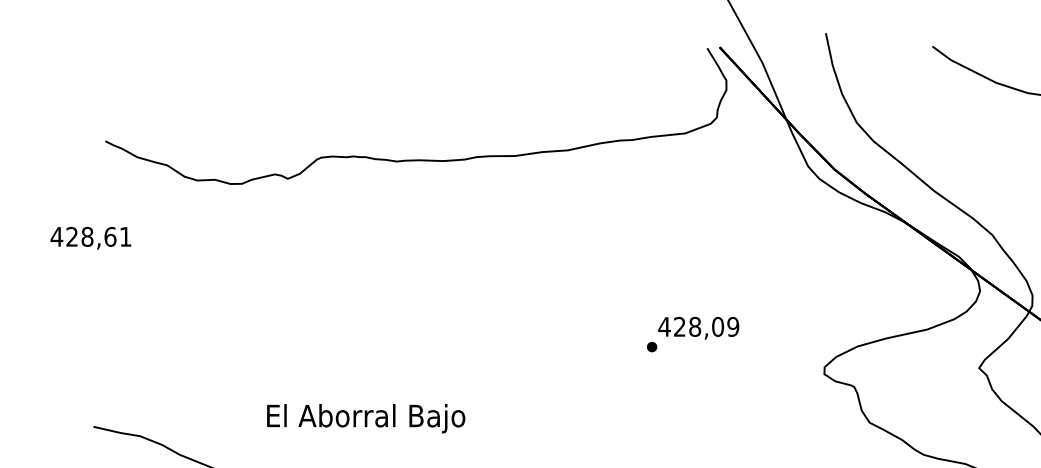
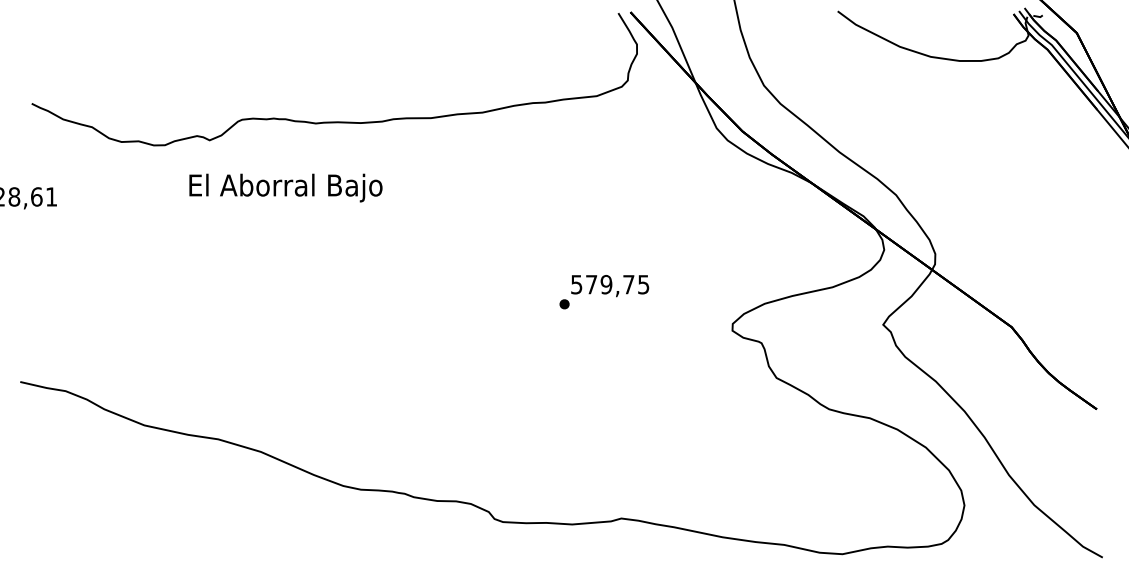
text: (698, 326) -> (609, 284), 428,09 -> 579,75
text: (365, 418) -> (285, 187), moved

